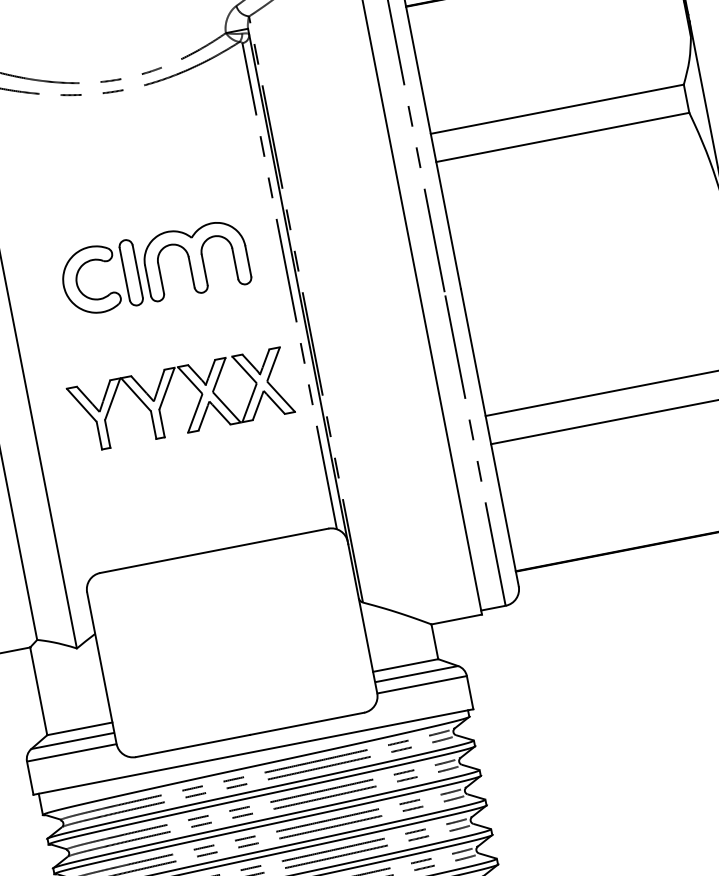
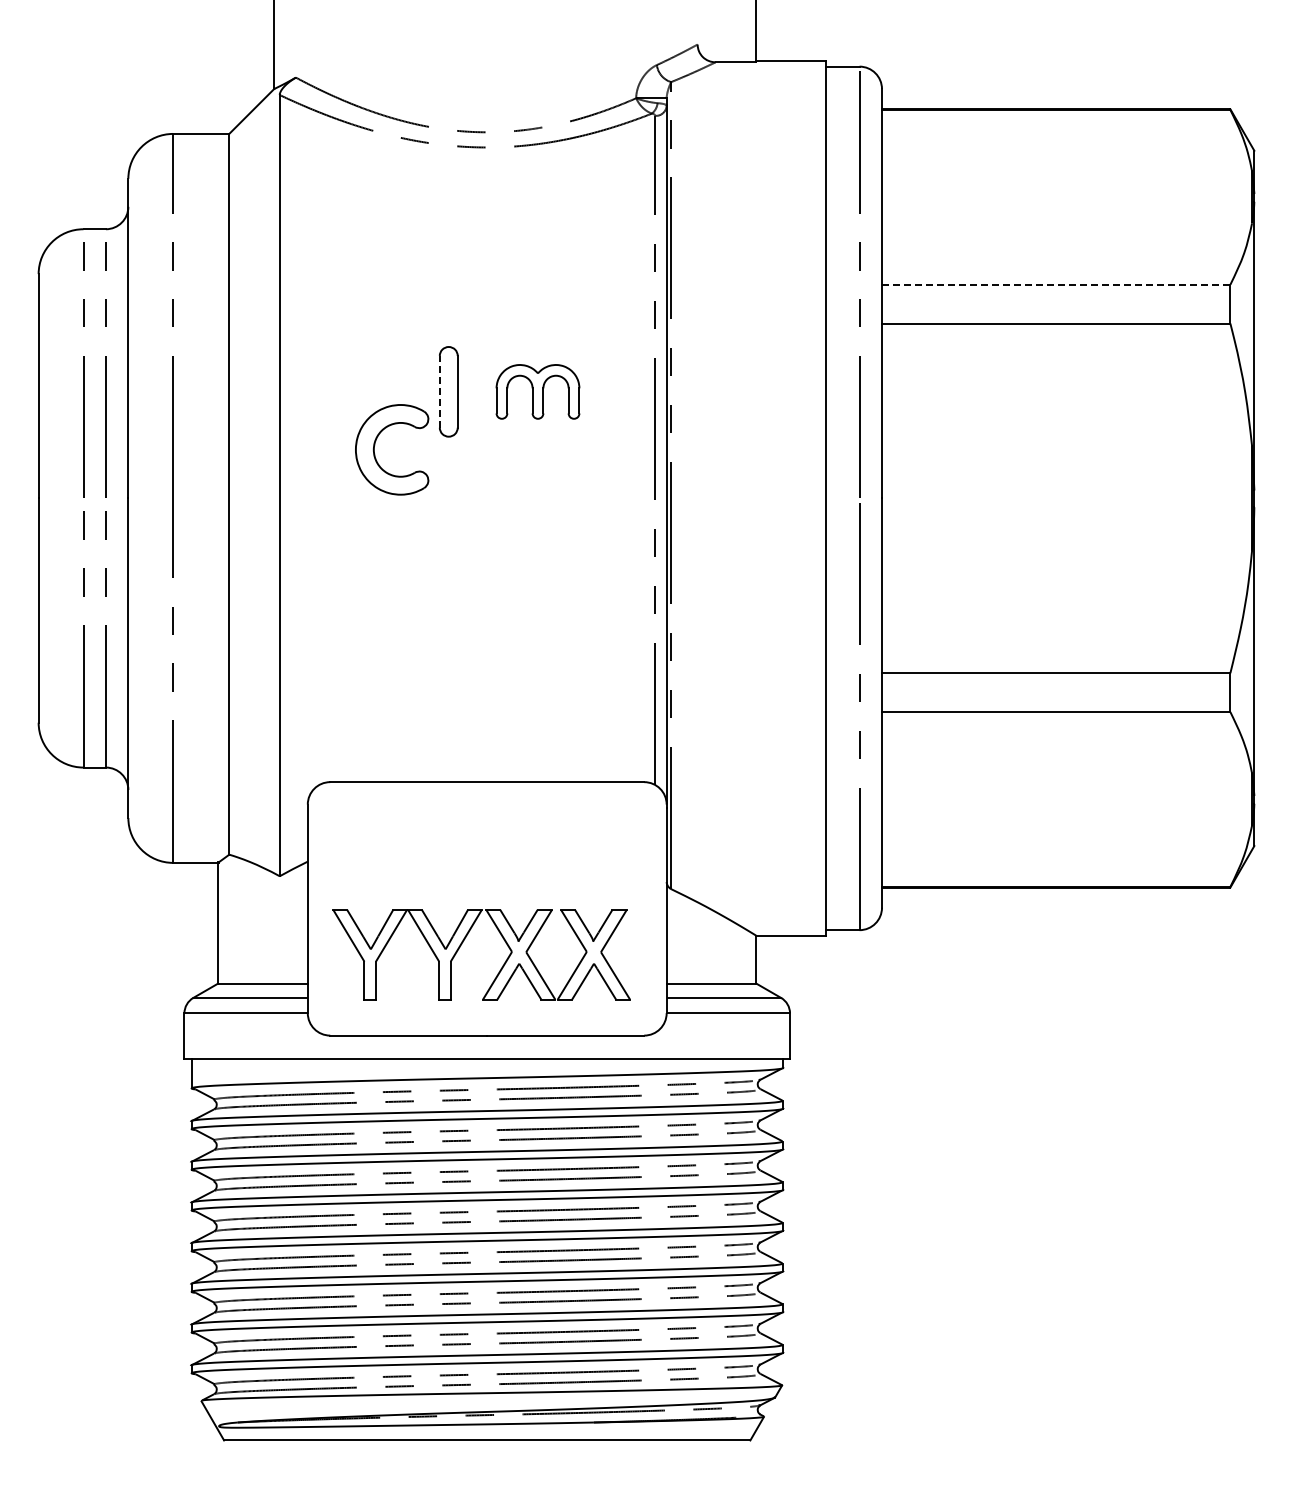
line: (557, 109) -> (1056, 284), solid -> dashed
part: (195, 260) -> (537, 391), size x0.6
line: (124, 273) -> (439, 391), solid -> dashed
part: (77, 279) -> (375, 445), moved
part: (165, 395) -> (462, 944), moved

